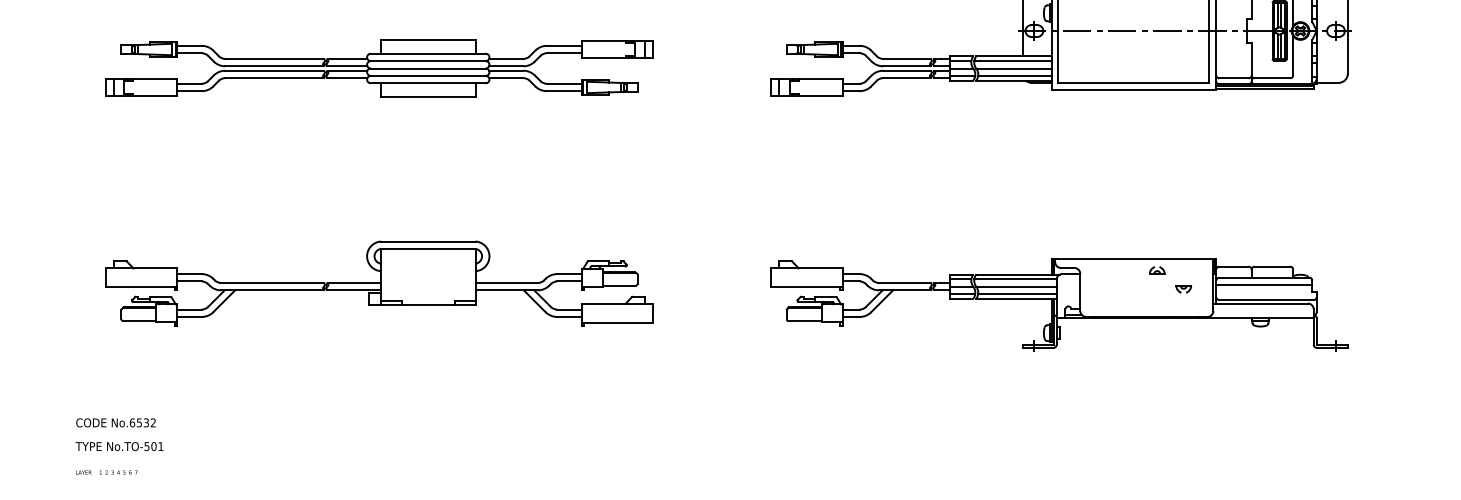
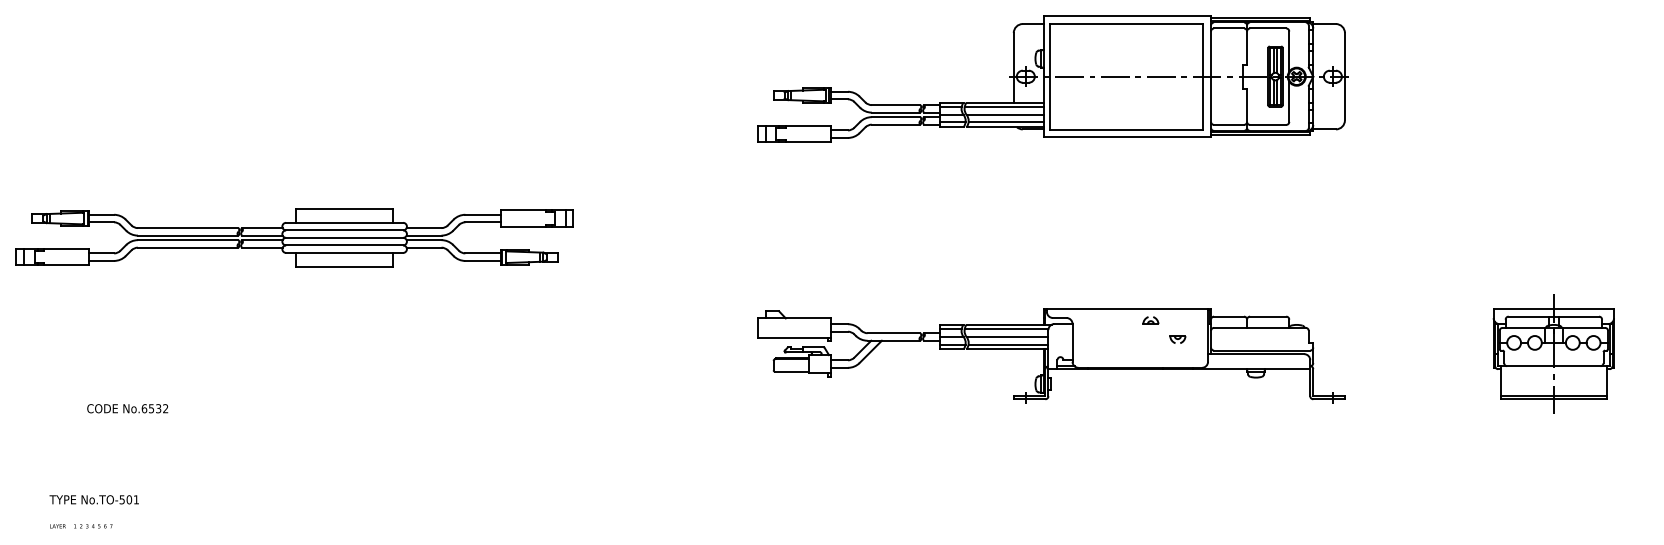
part: (379, 68) -> (294, 237), moved
part: (379, 283) -> (358, 333), removed
line: (1263, 285) -> (1259, 335), removed
text: (115, 422) -> (127, 408), moved

